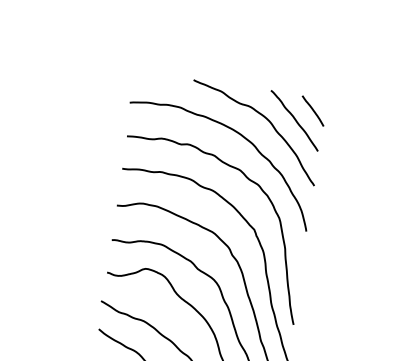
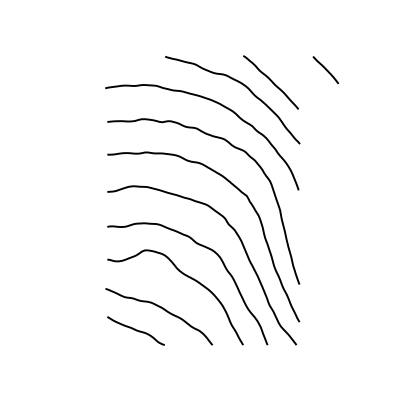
line: (312, 111) -> (325, 70), moved

